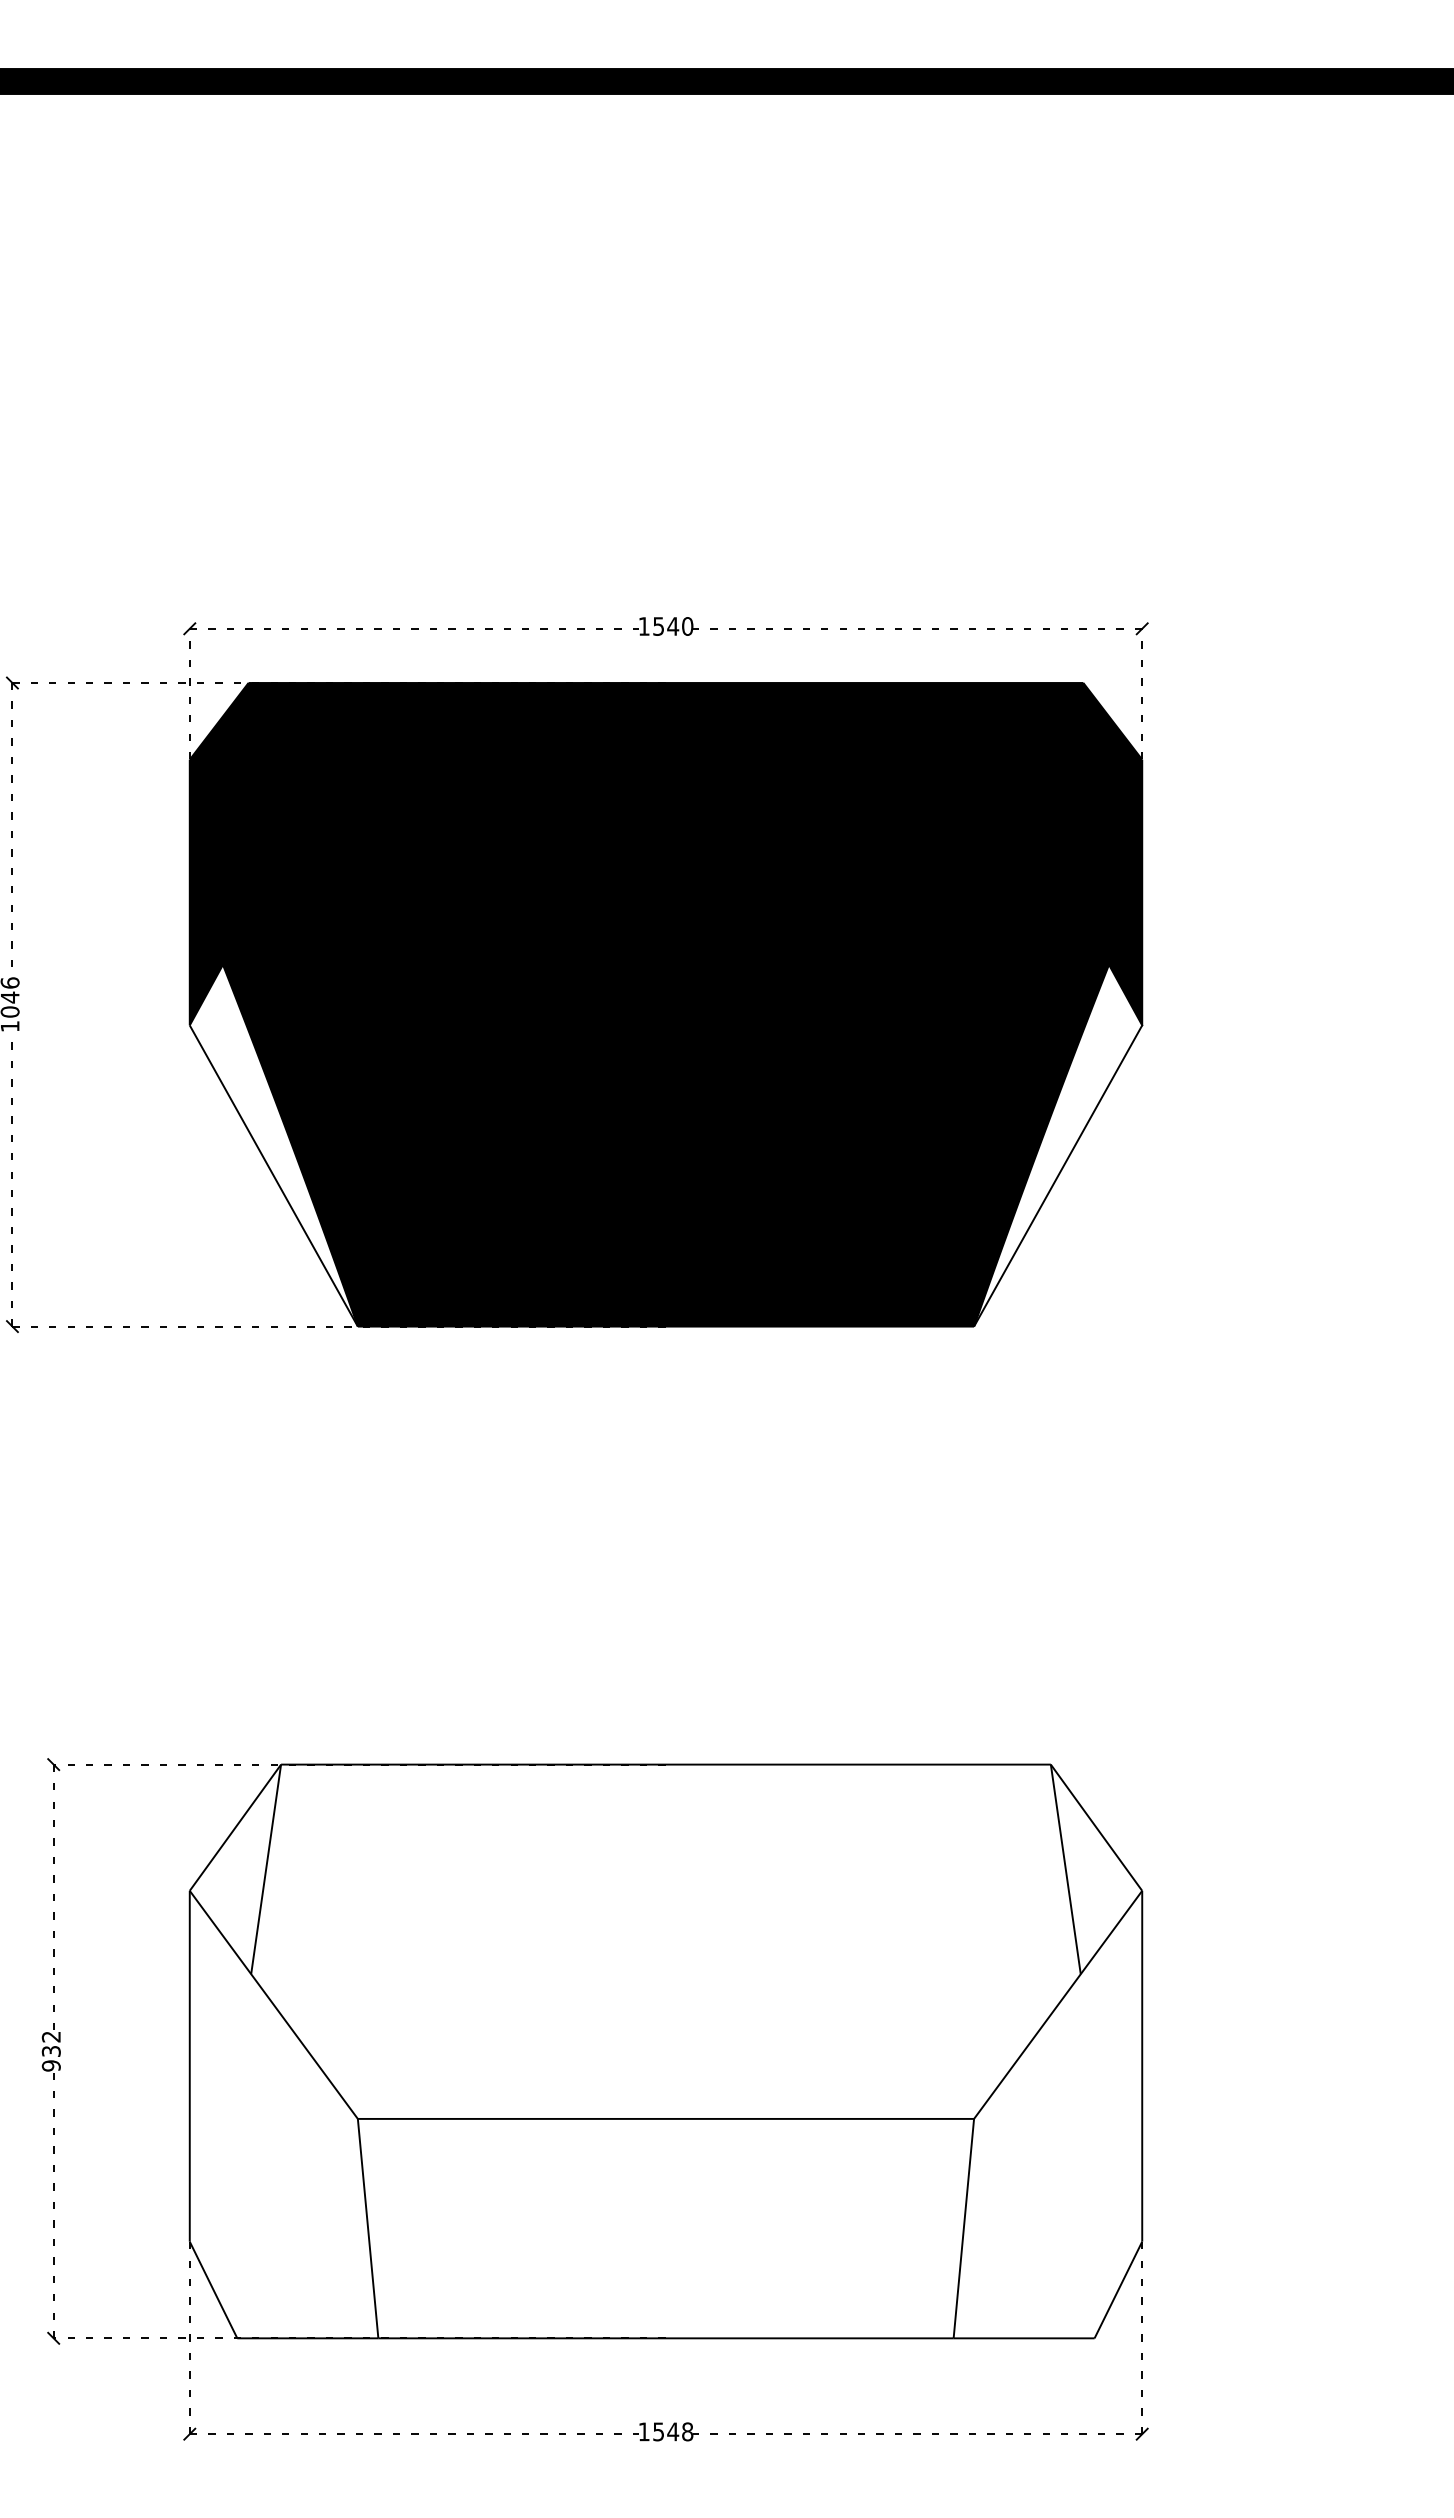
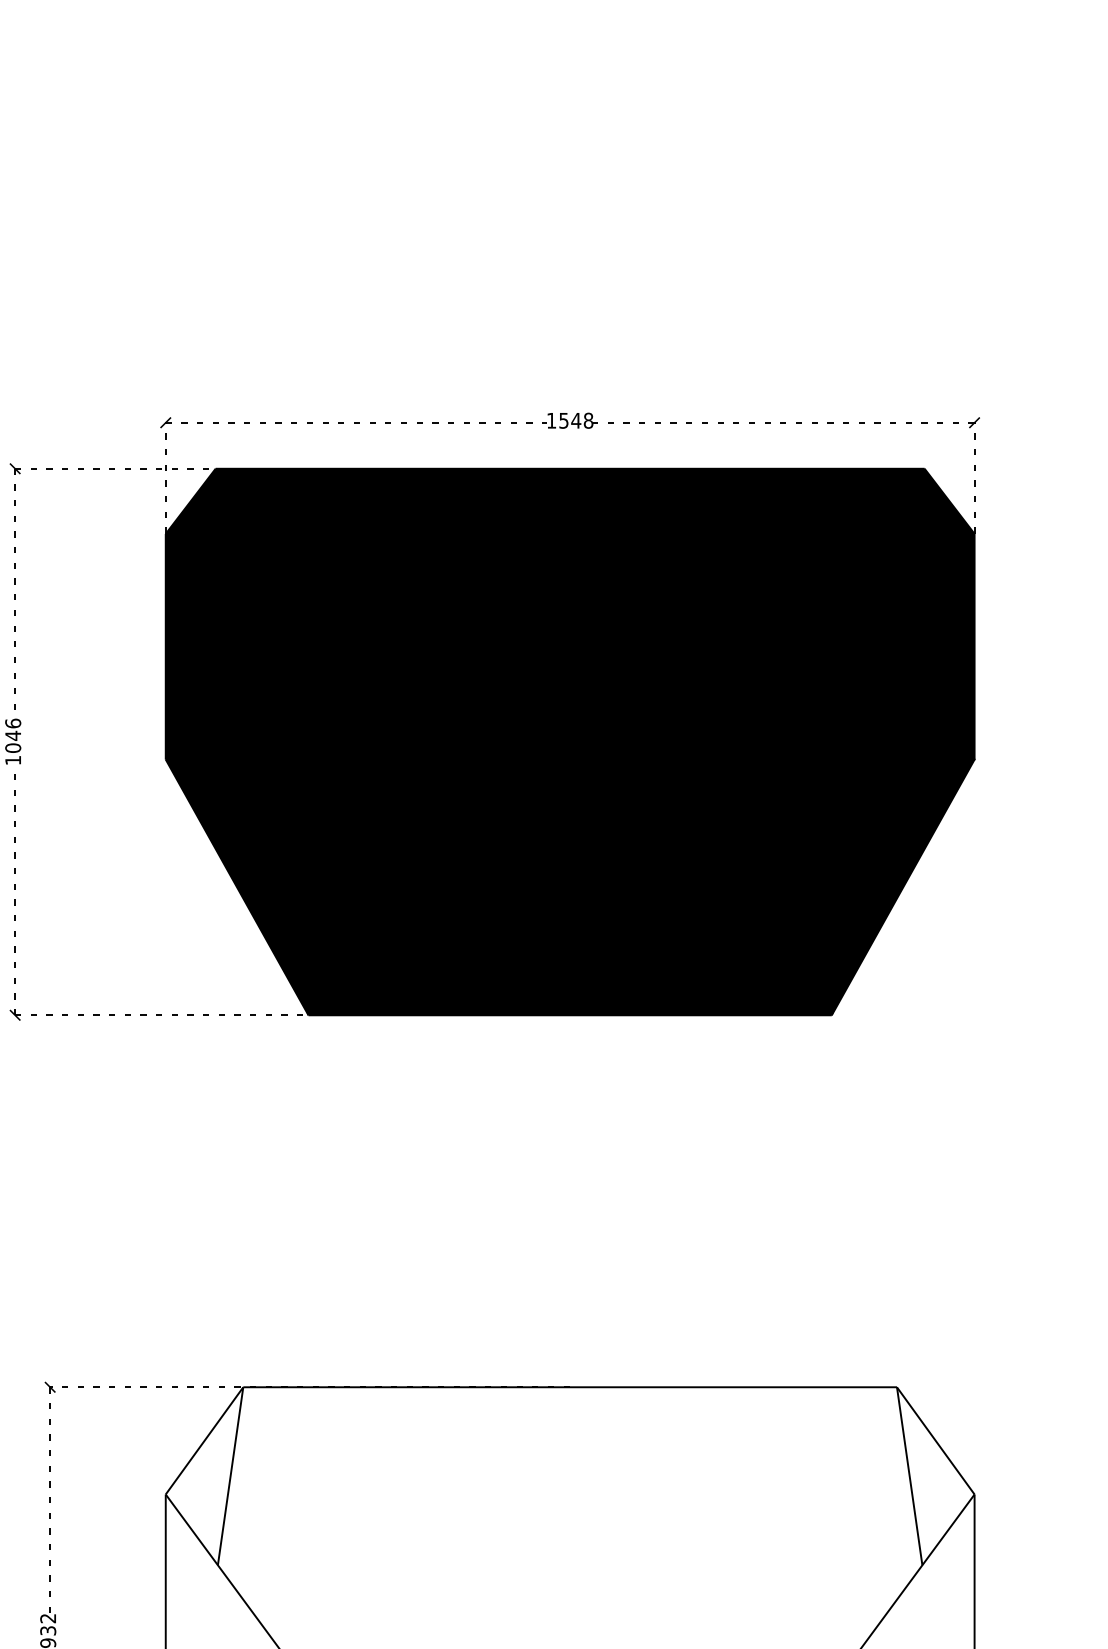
text: (687, 626) -> (588, 420), 1540 -> 1548
fill: (273, 1145) -> (236, 861), added
fill: (1058, 1145) -> (903, 861), added

